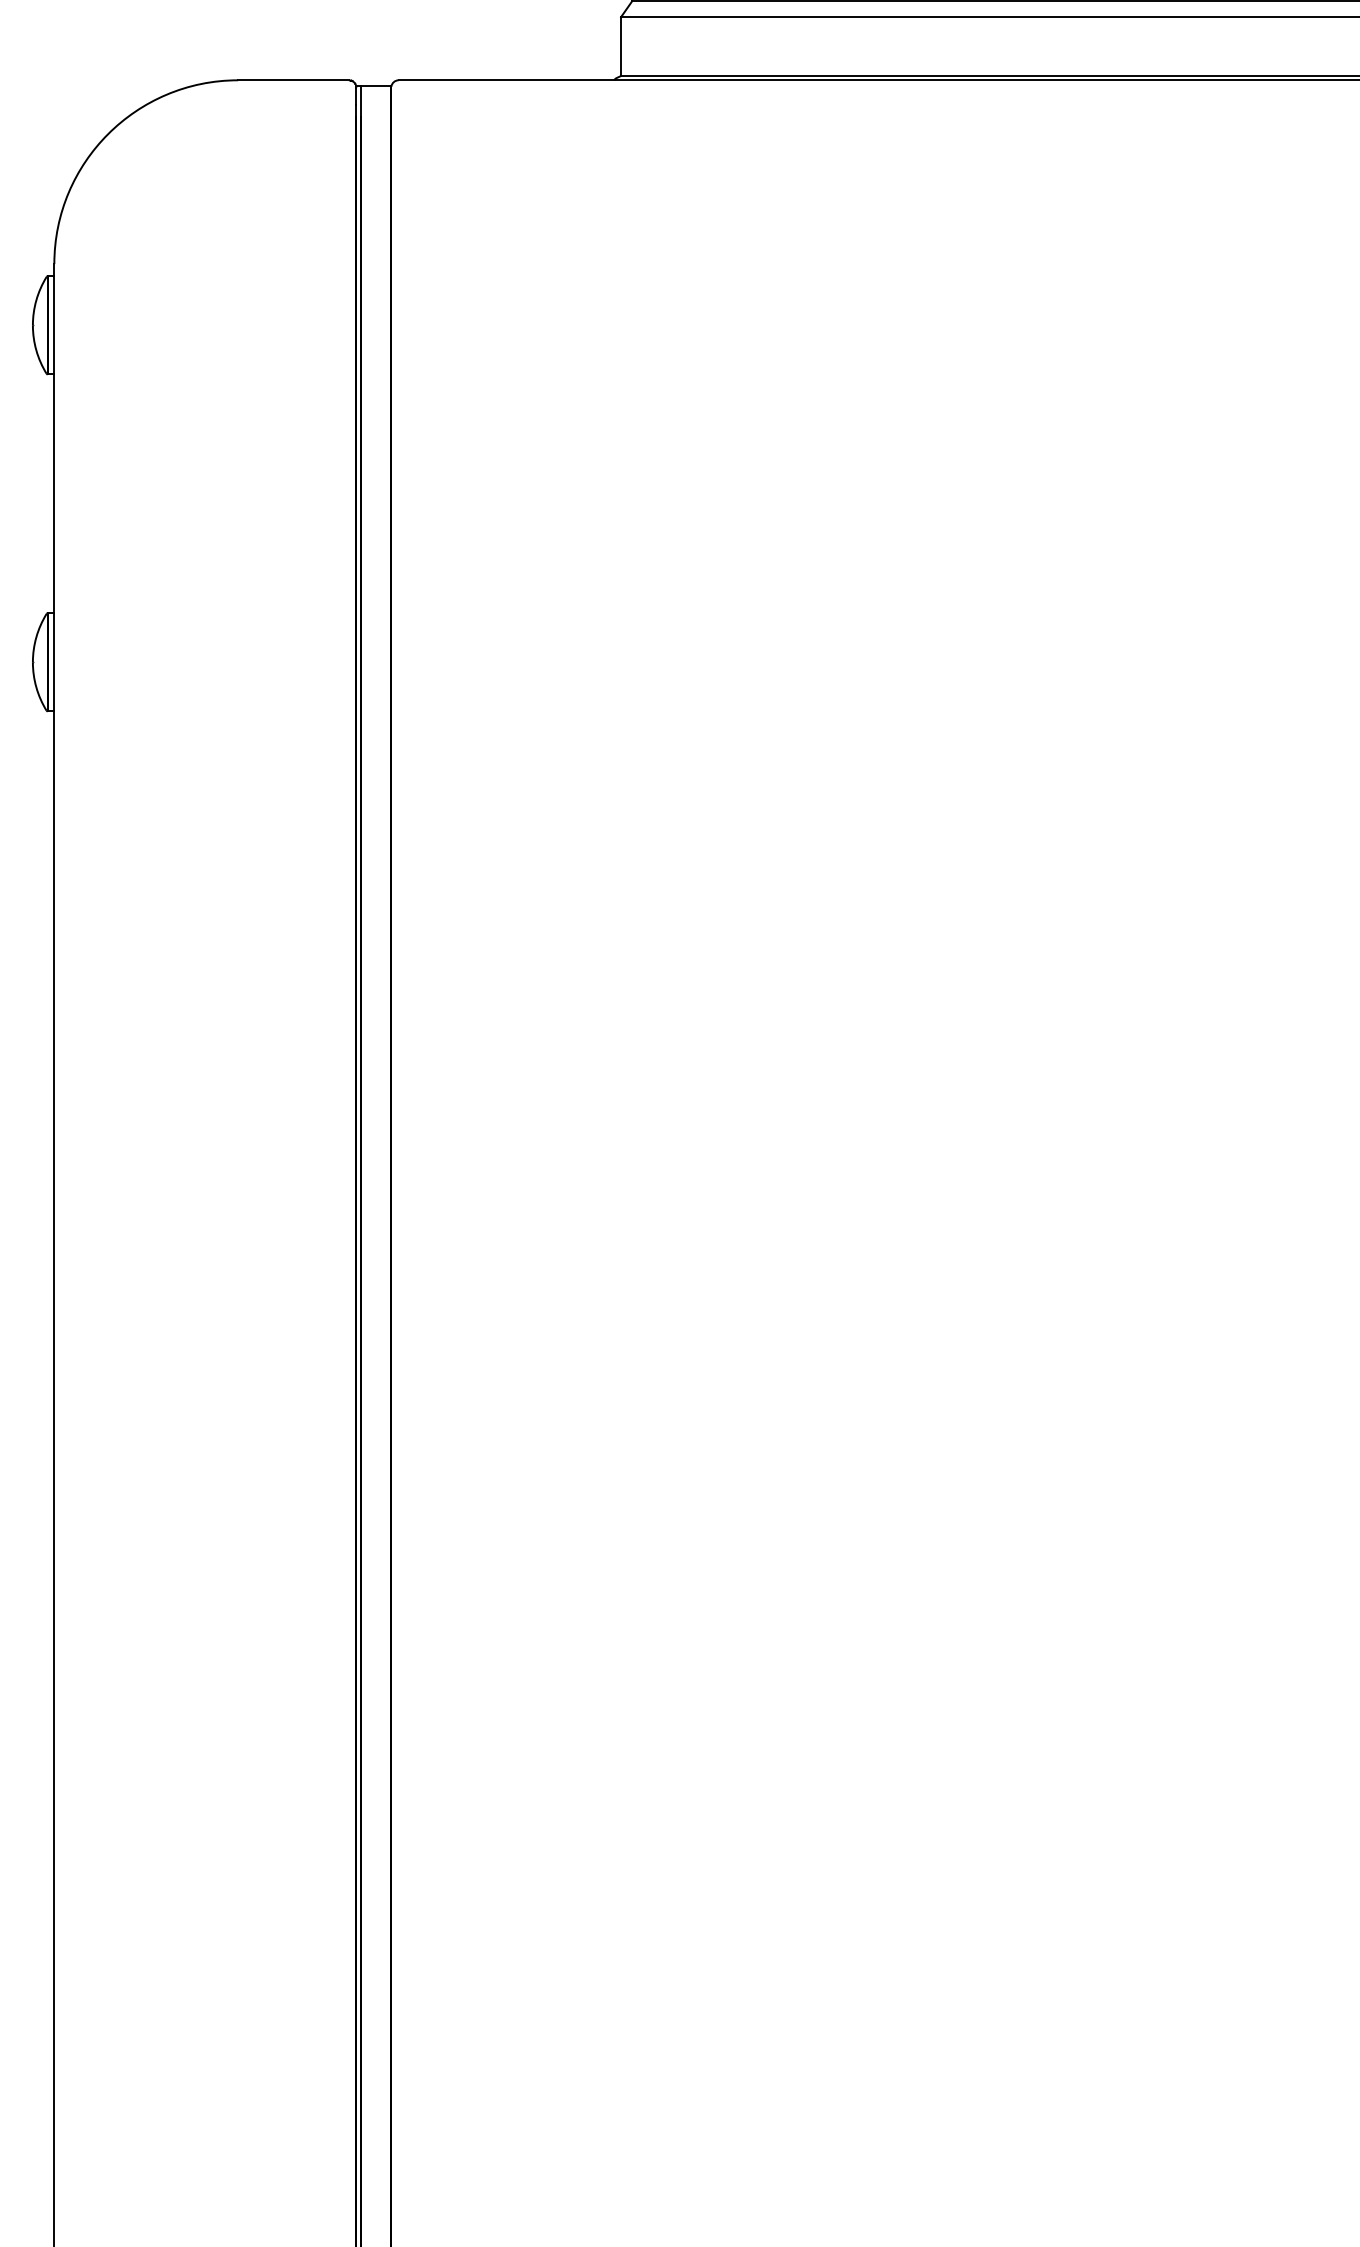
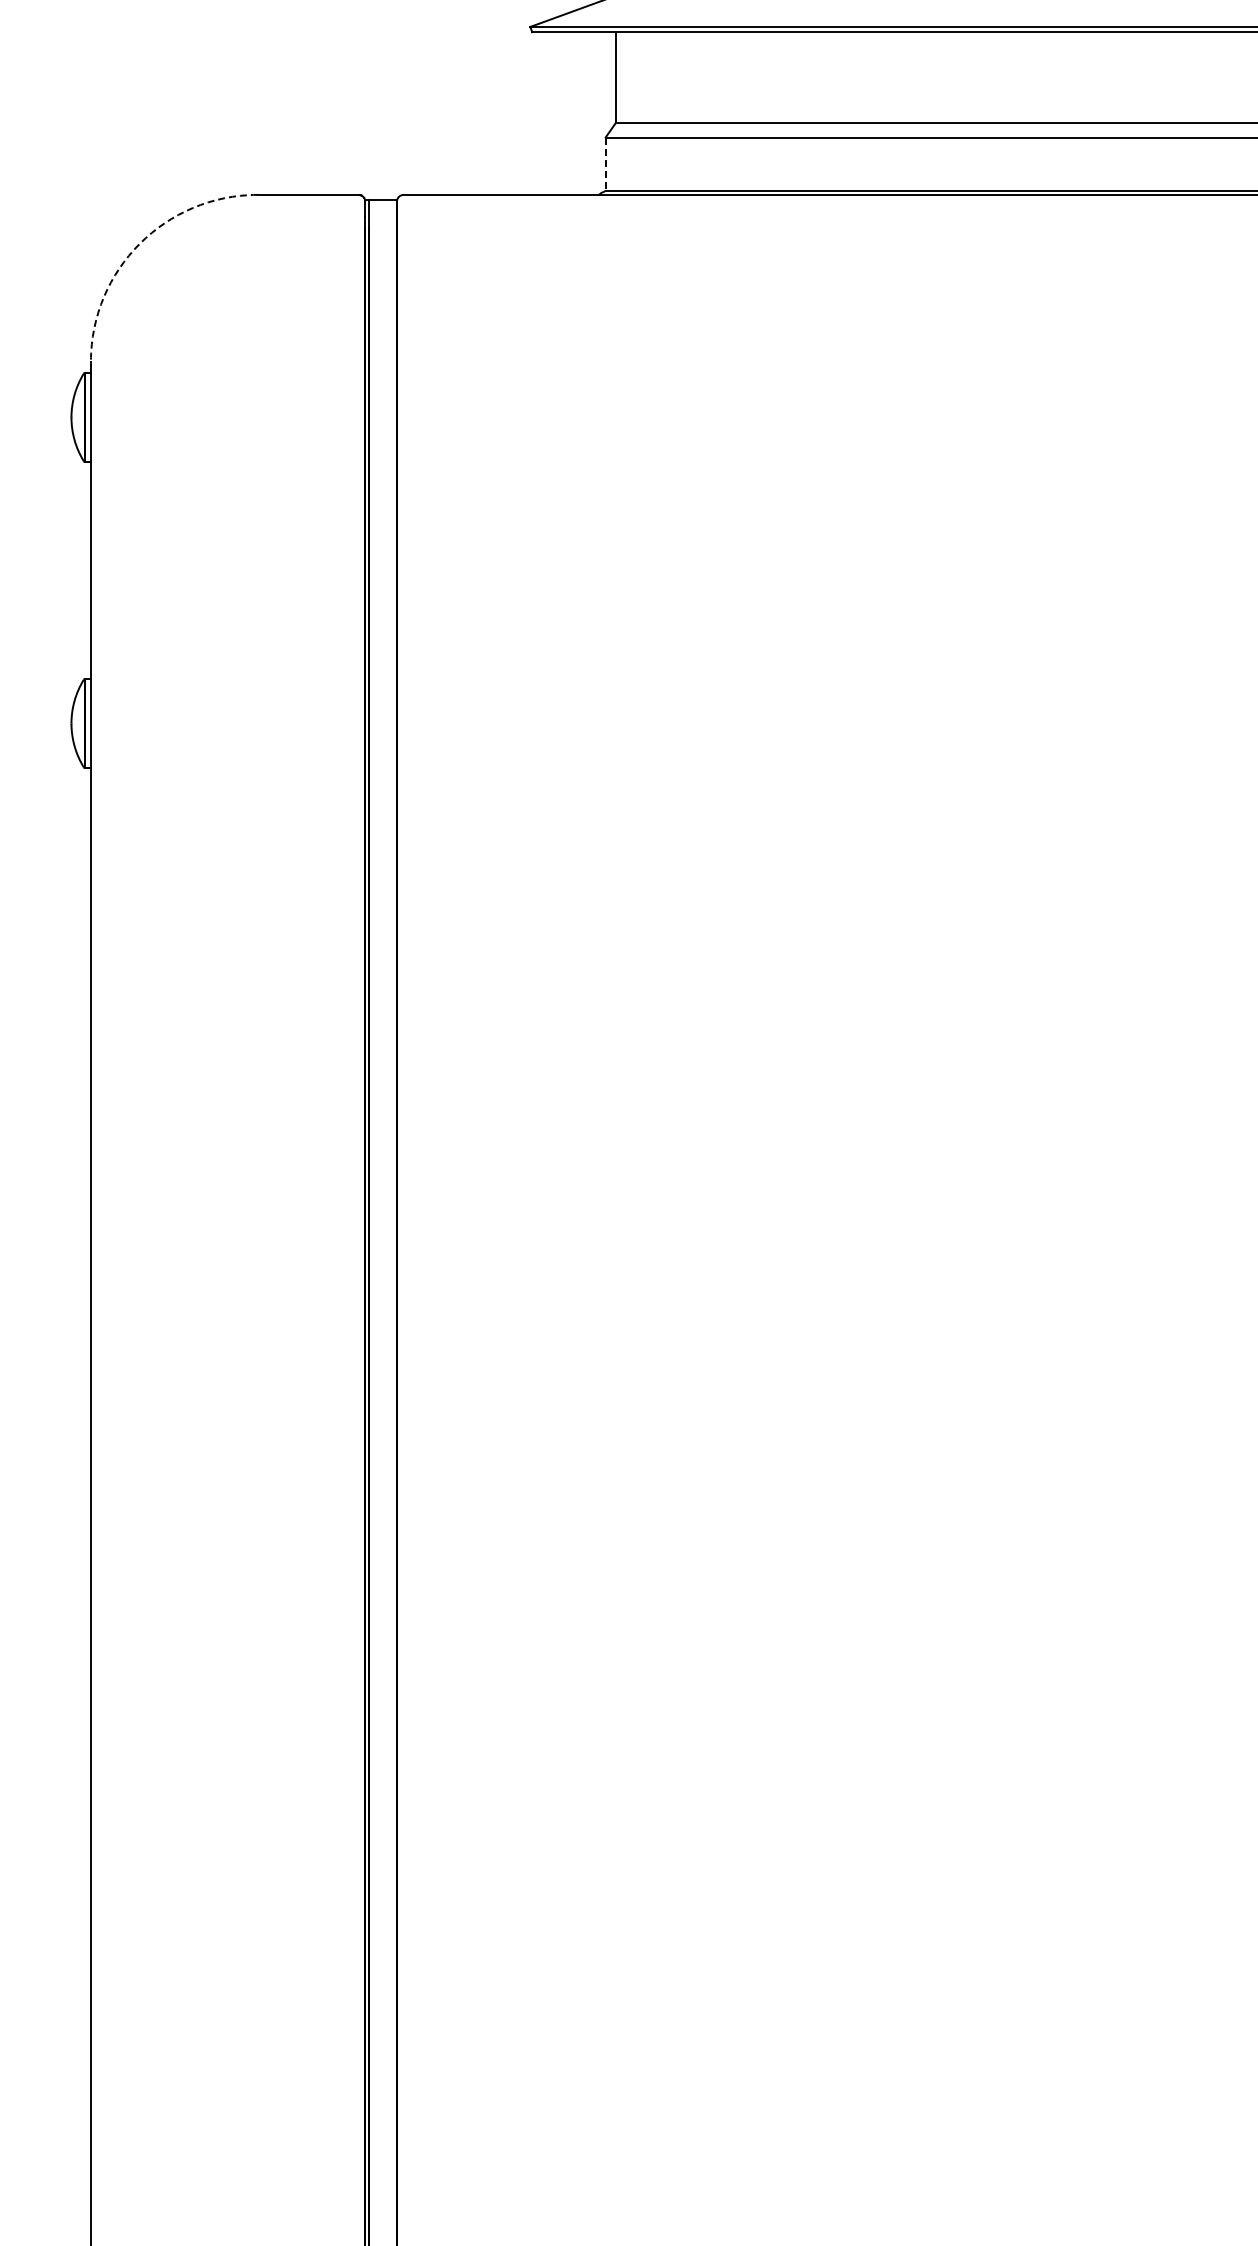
line: (620, 46) -> (605, 164), solid -> dashed
arc: (107, 133) -> (139, 243), solid -> dashed

